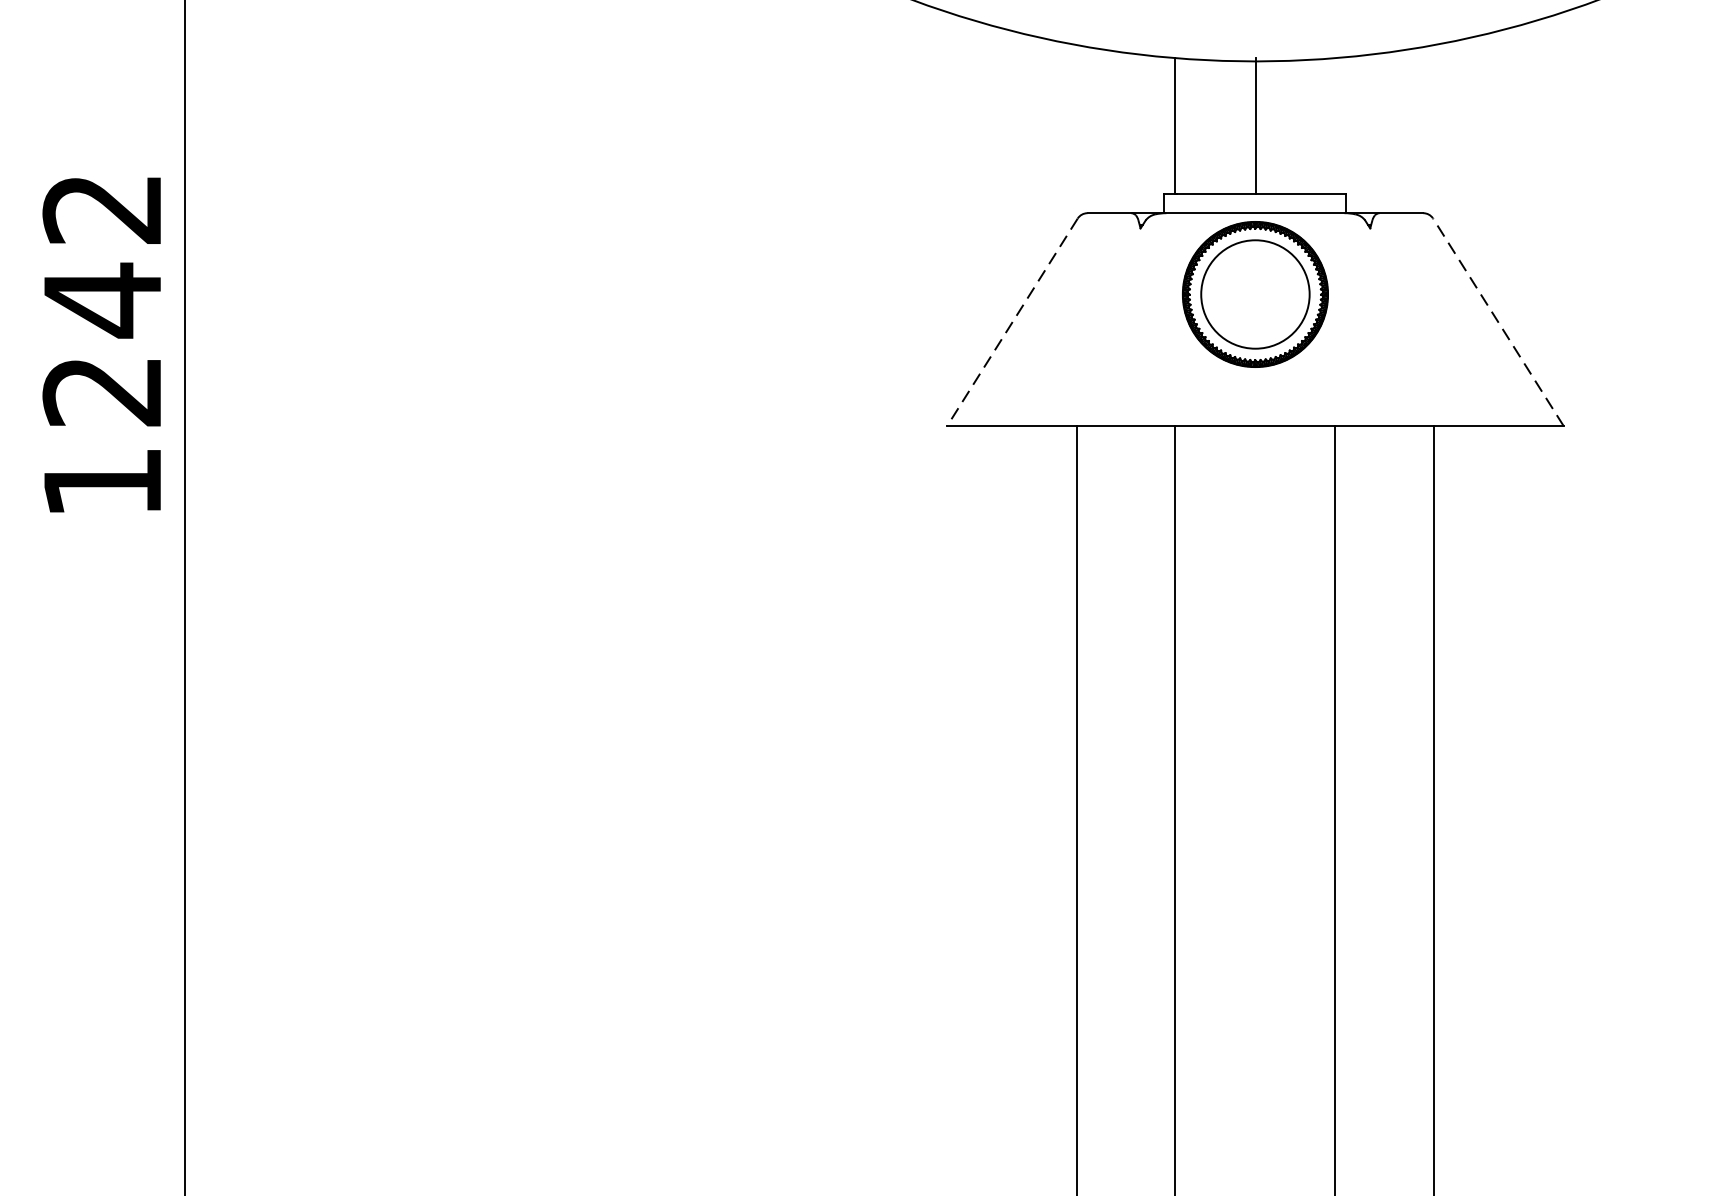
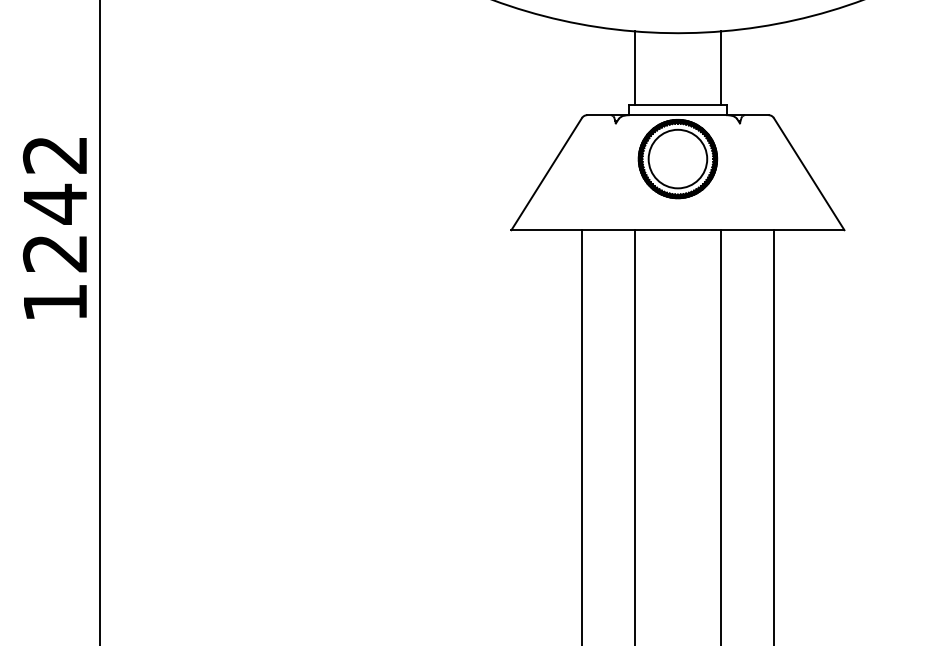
line: (1256, 124) -> (721, 67), moved
line: (1497, 321) -> (808, 173), dashed -> solid
line: (1012, 323) -> (546, 174), dashed -> solid
text: (101, 345) -> (54, 228), moved

